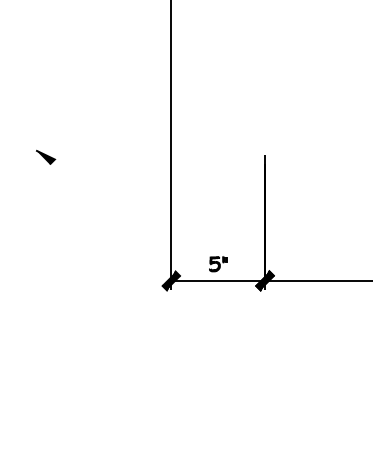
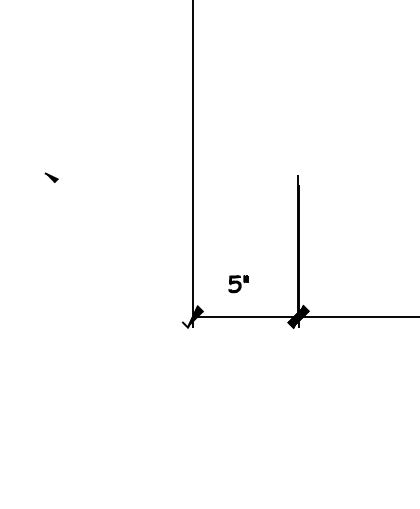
part: (45, 157) -> (51, 177), size x0.6
part: (217, 264) -> (238, 284), moved
fill: (168, 280) -> (189, 316), removed

